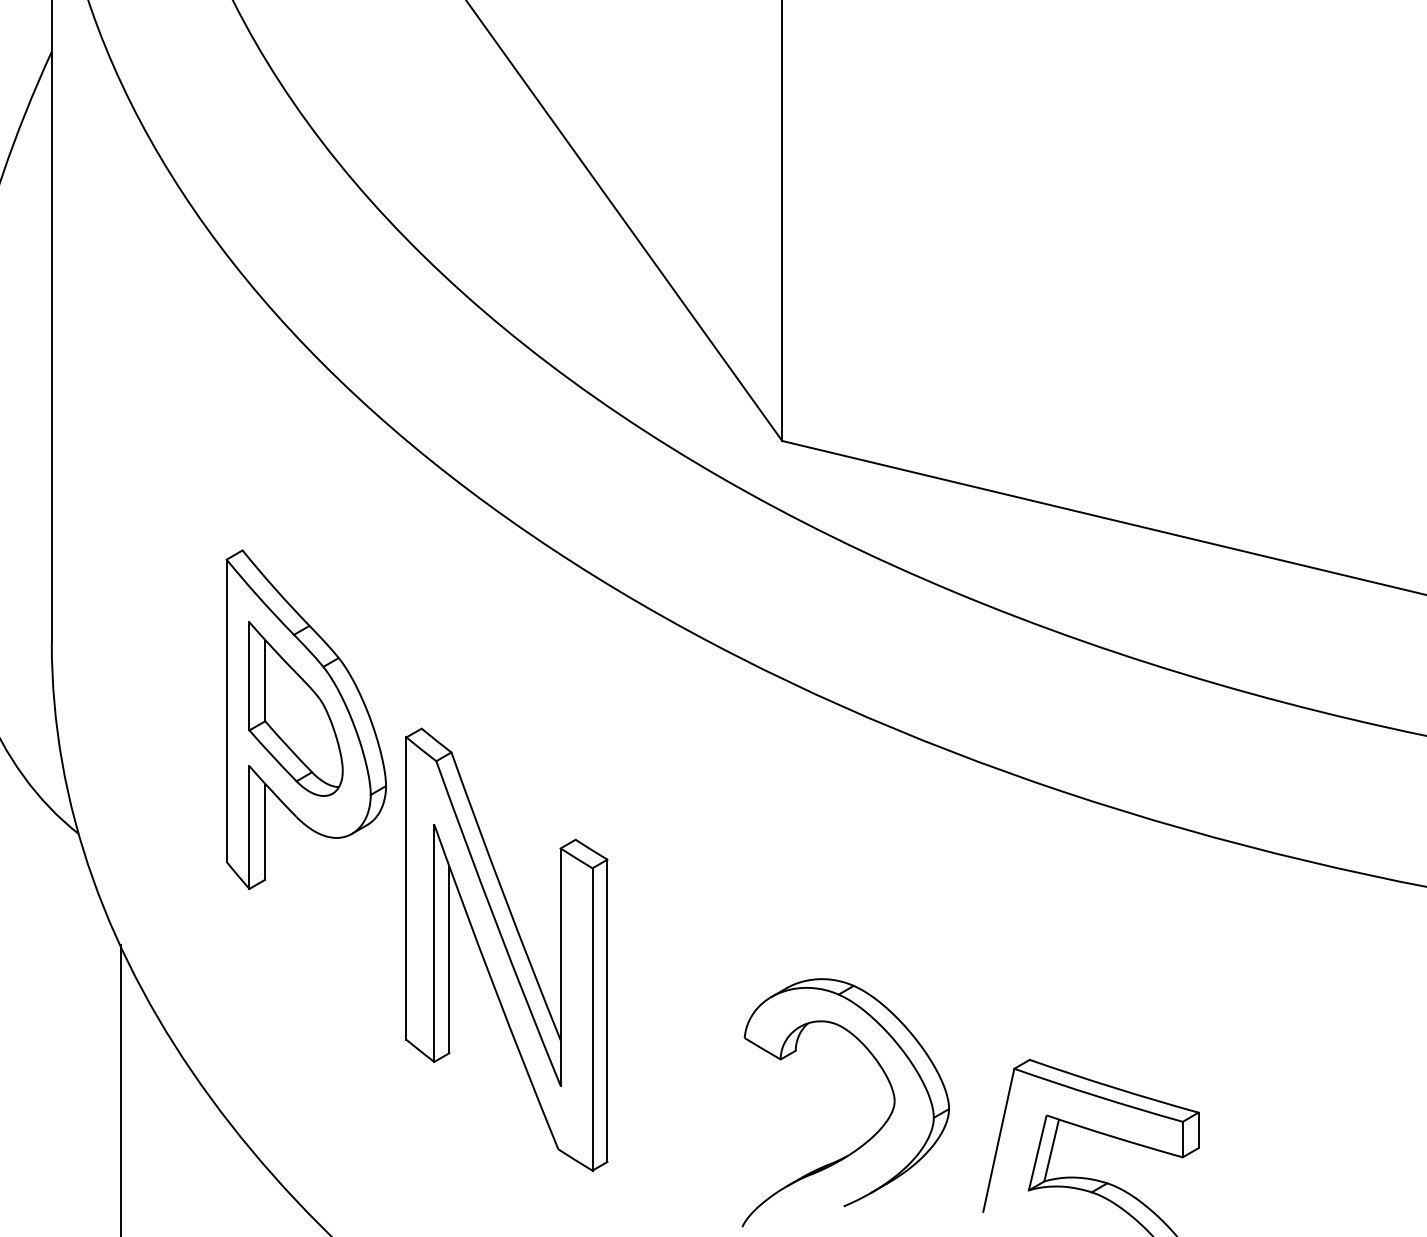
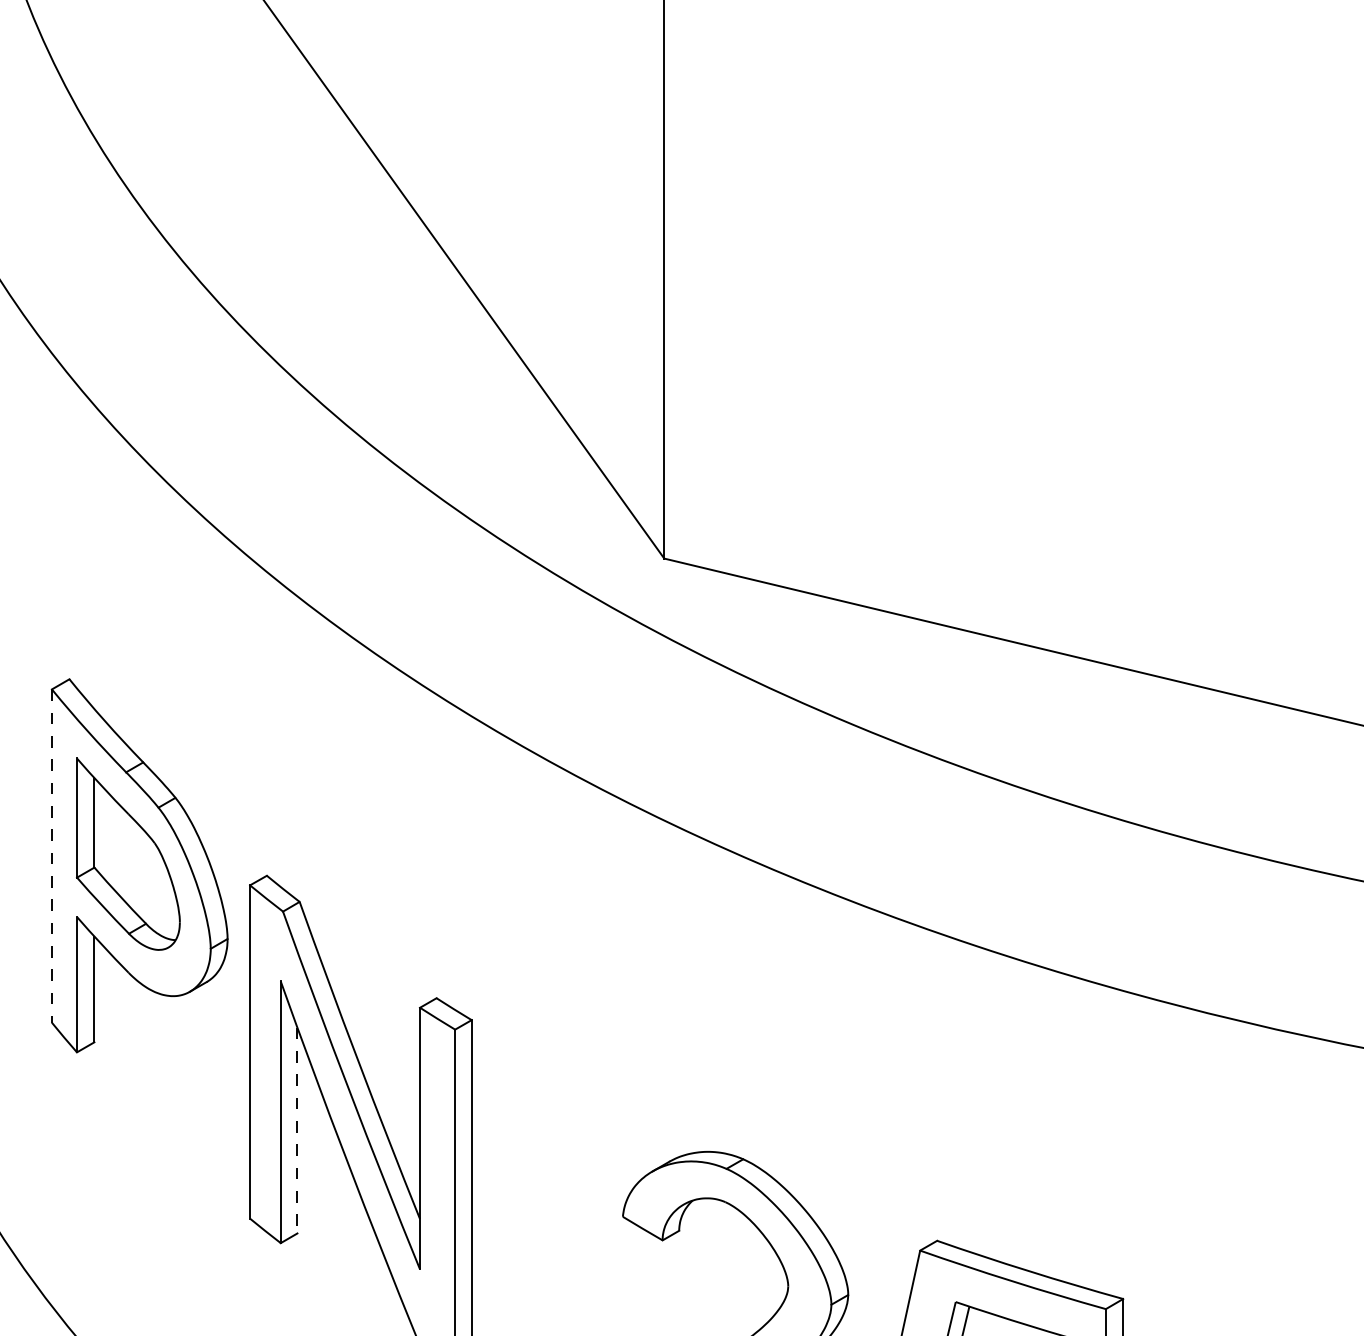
line: (226, 711) -> (51, 856), solid -> dashed
line: (449, 960) -> (297, 1131), solid -> dashed

